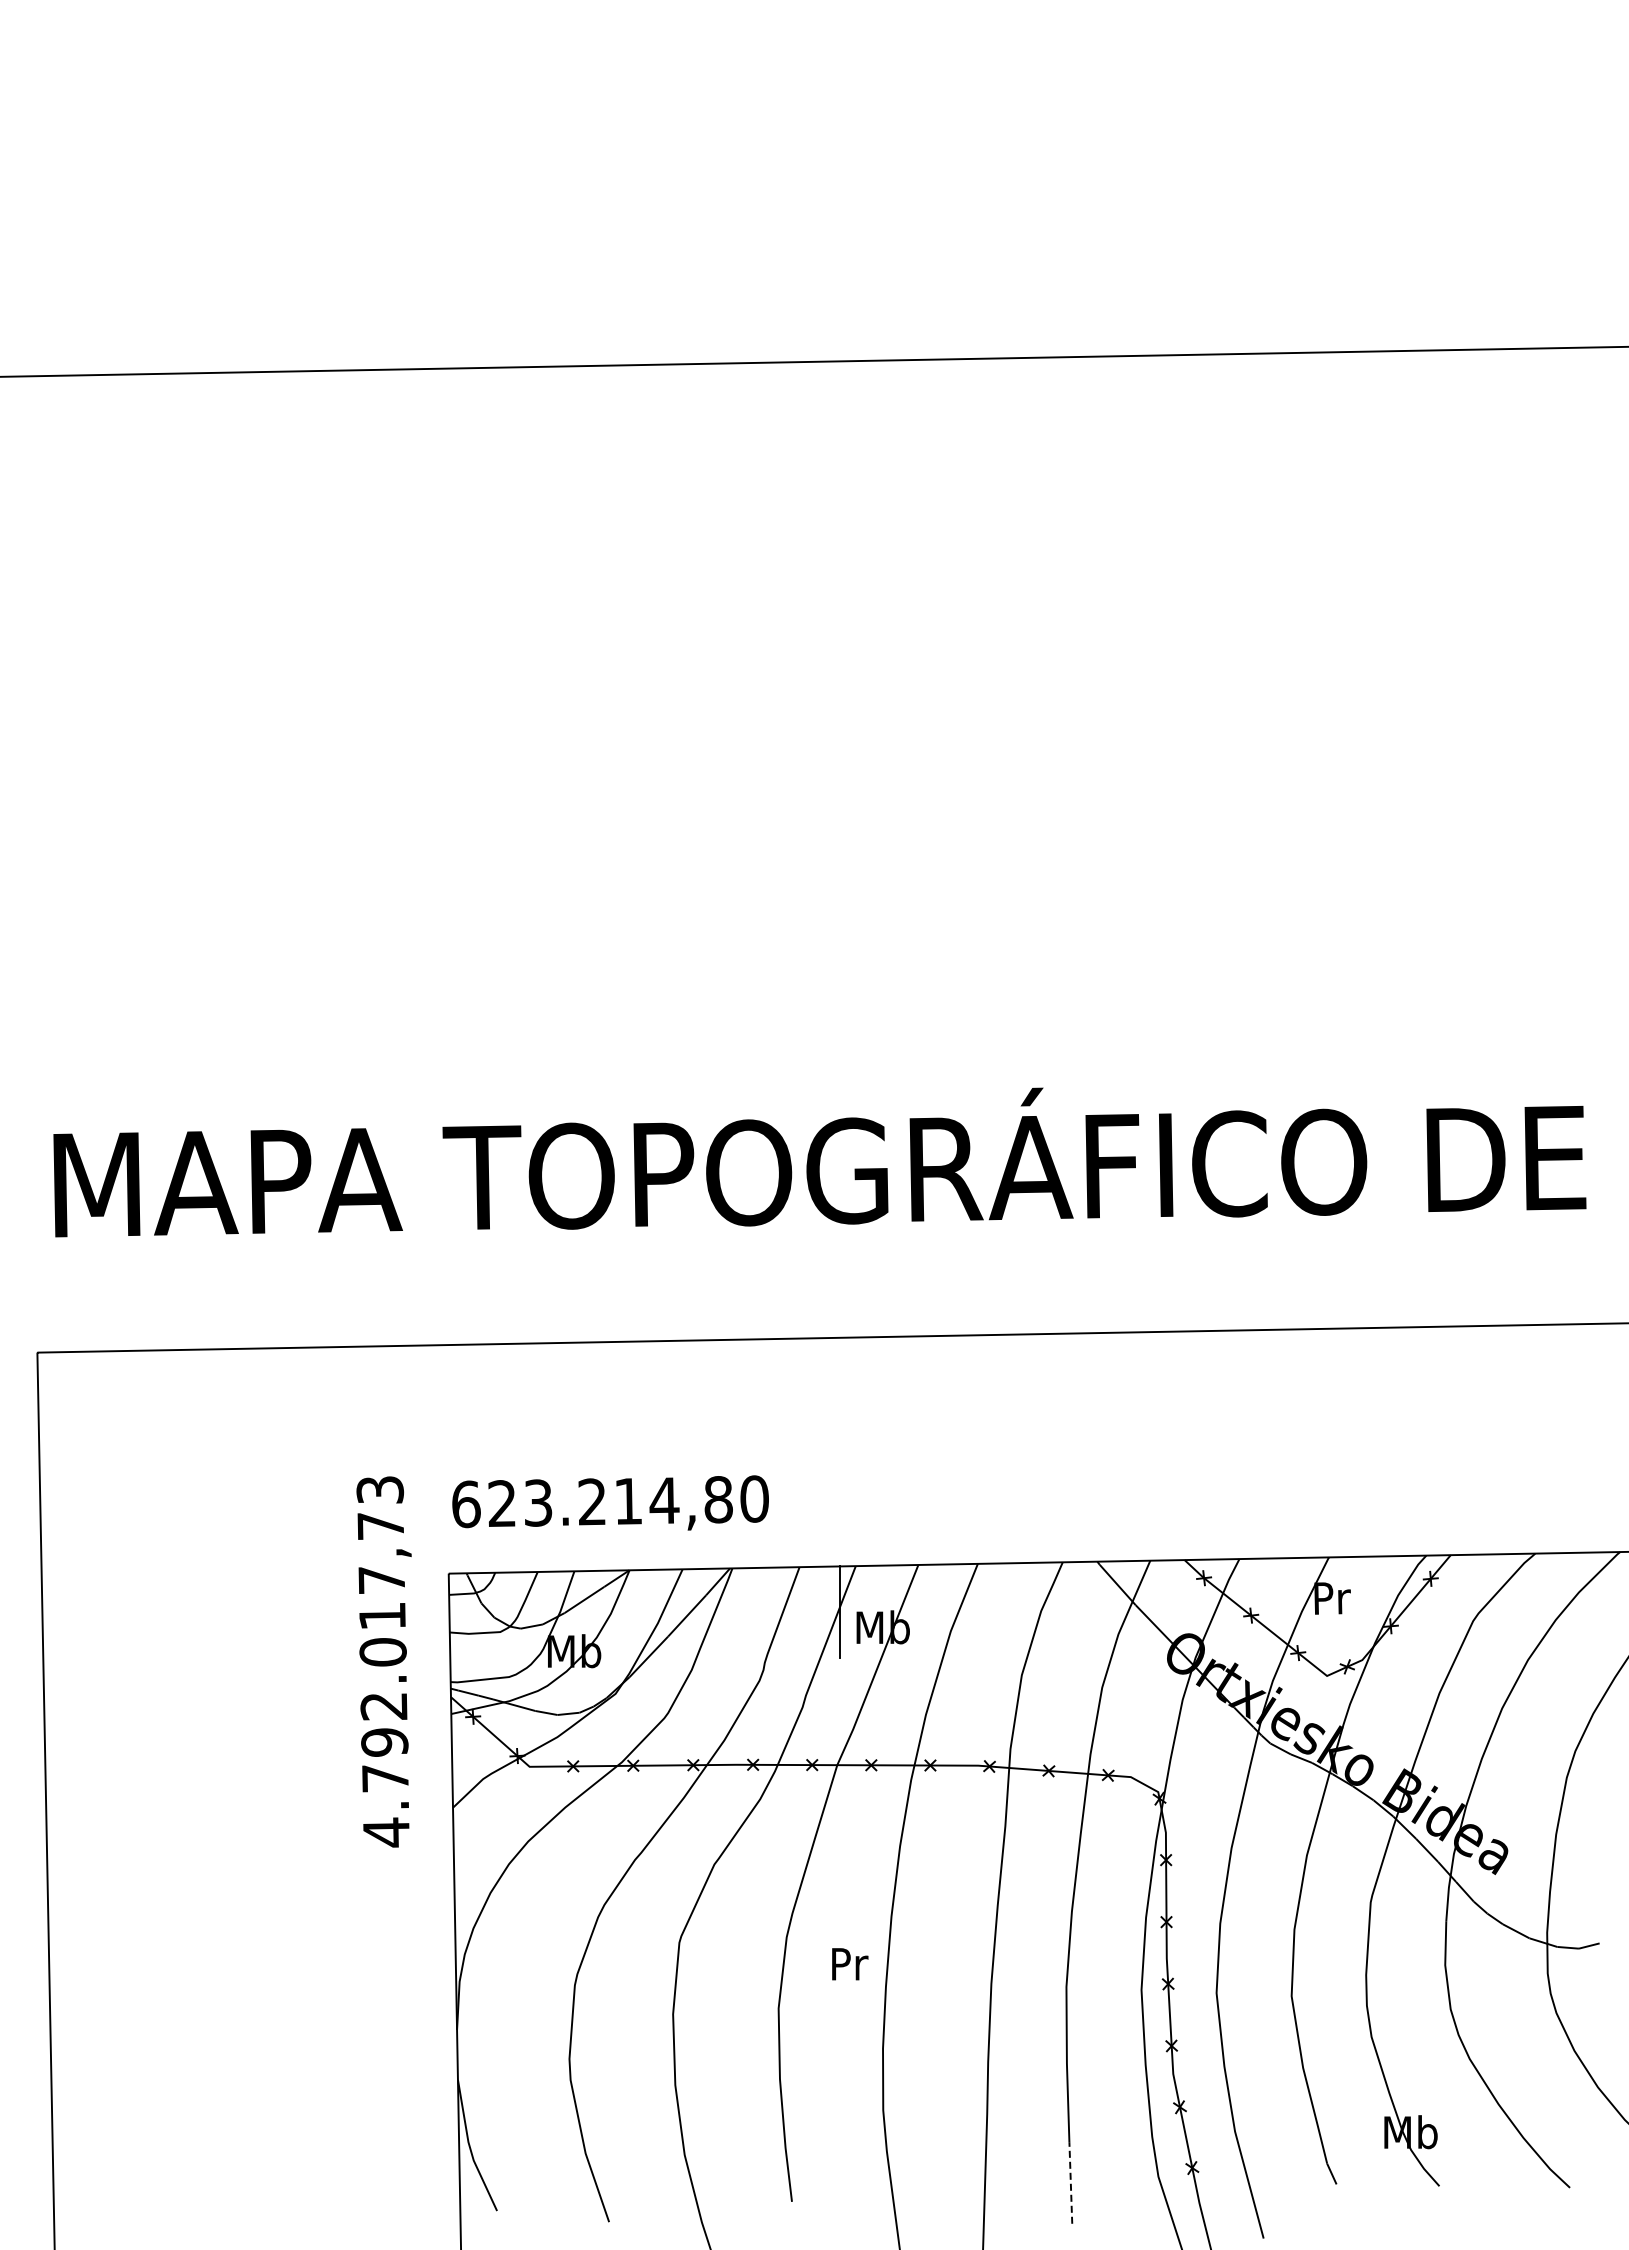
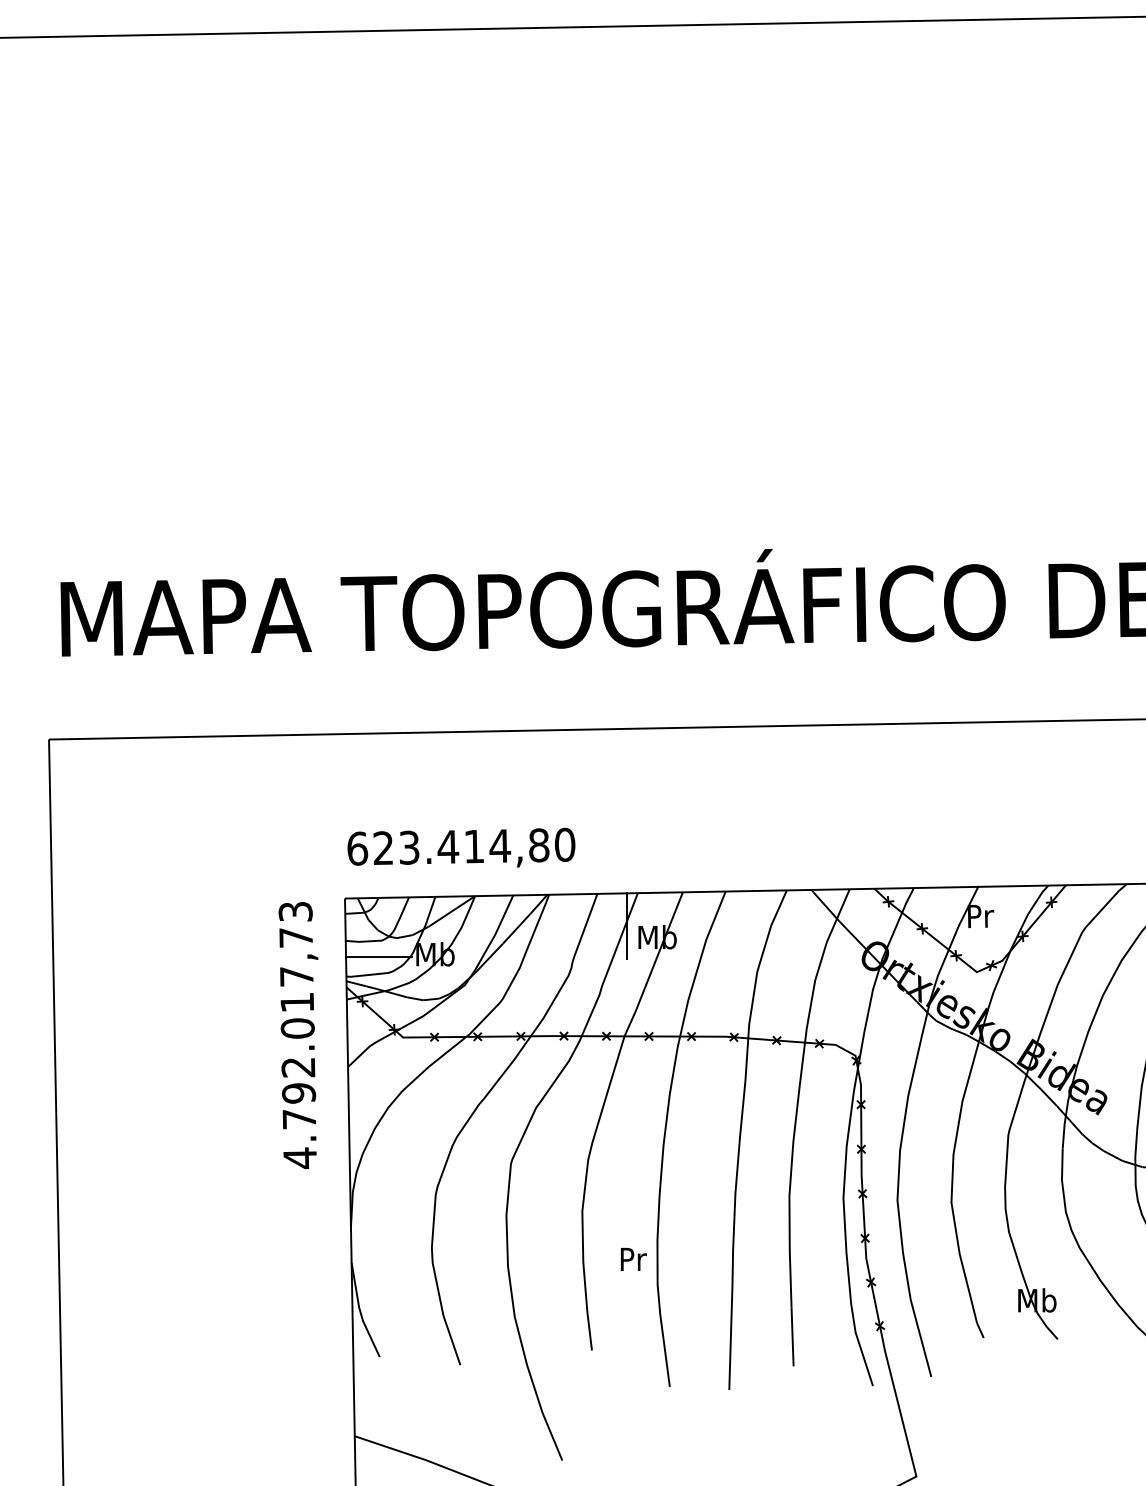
text: (592, 1501) -> (448, 846), 623.214,80 -> 623.414,80
line: (496, 1655) -> (379, 957), added
text: (383, 1661) -> (298, 1035), moved
text: (850, 1964) -> (634, 1259), moved
line: (1070, 2182) -> (792, 1336), dashed -> solid

